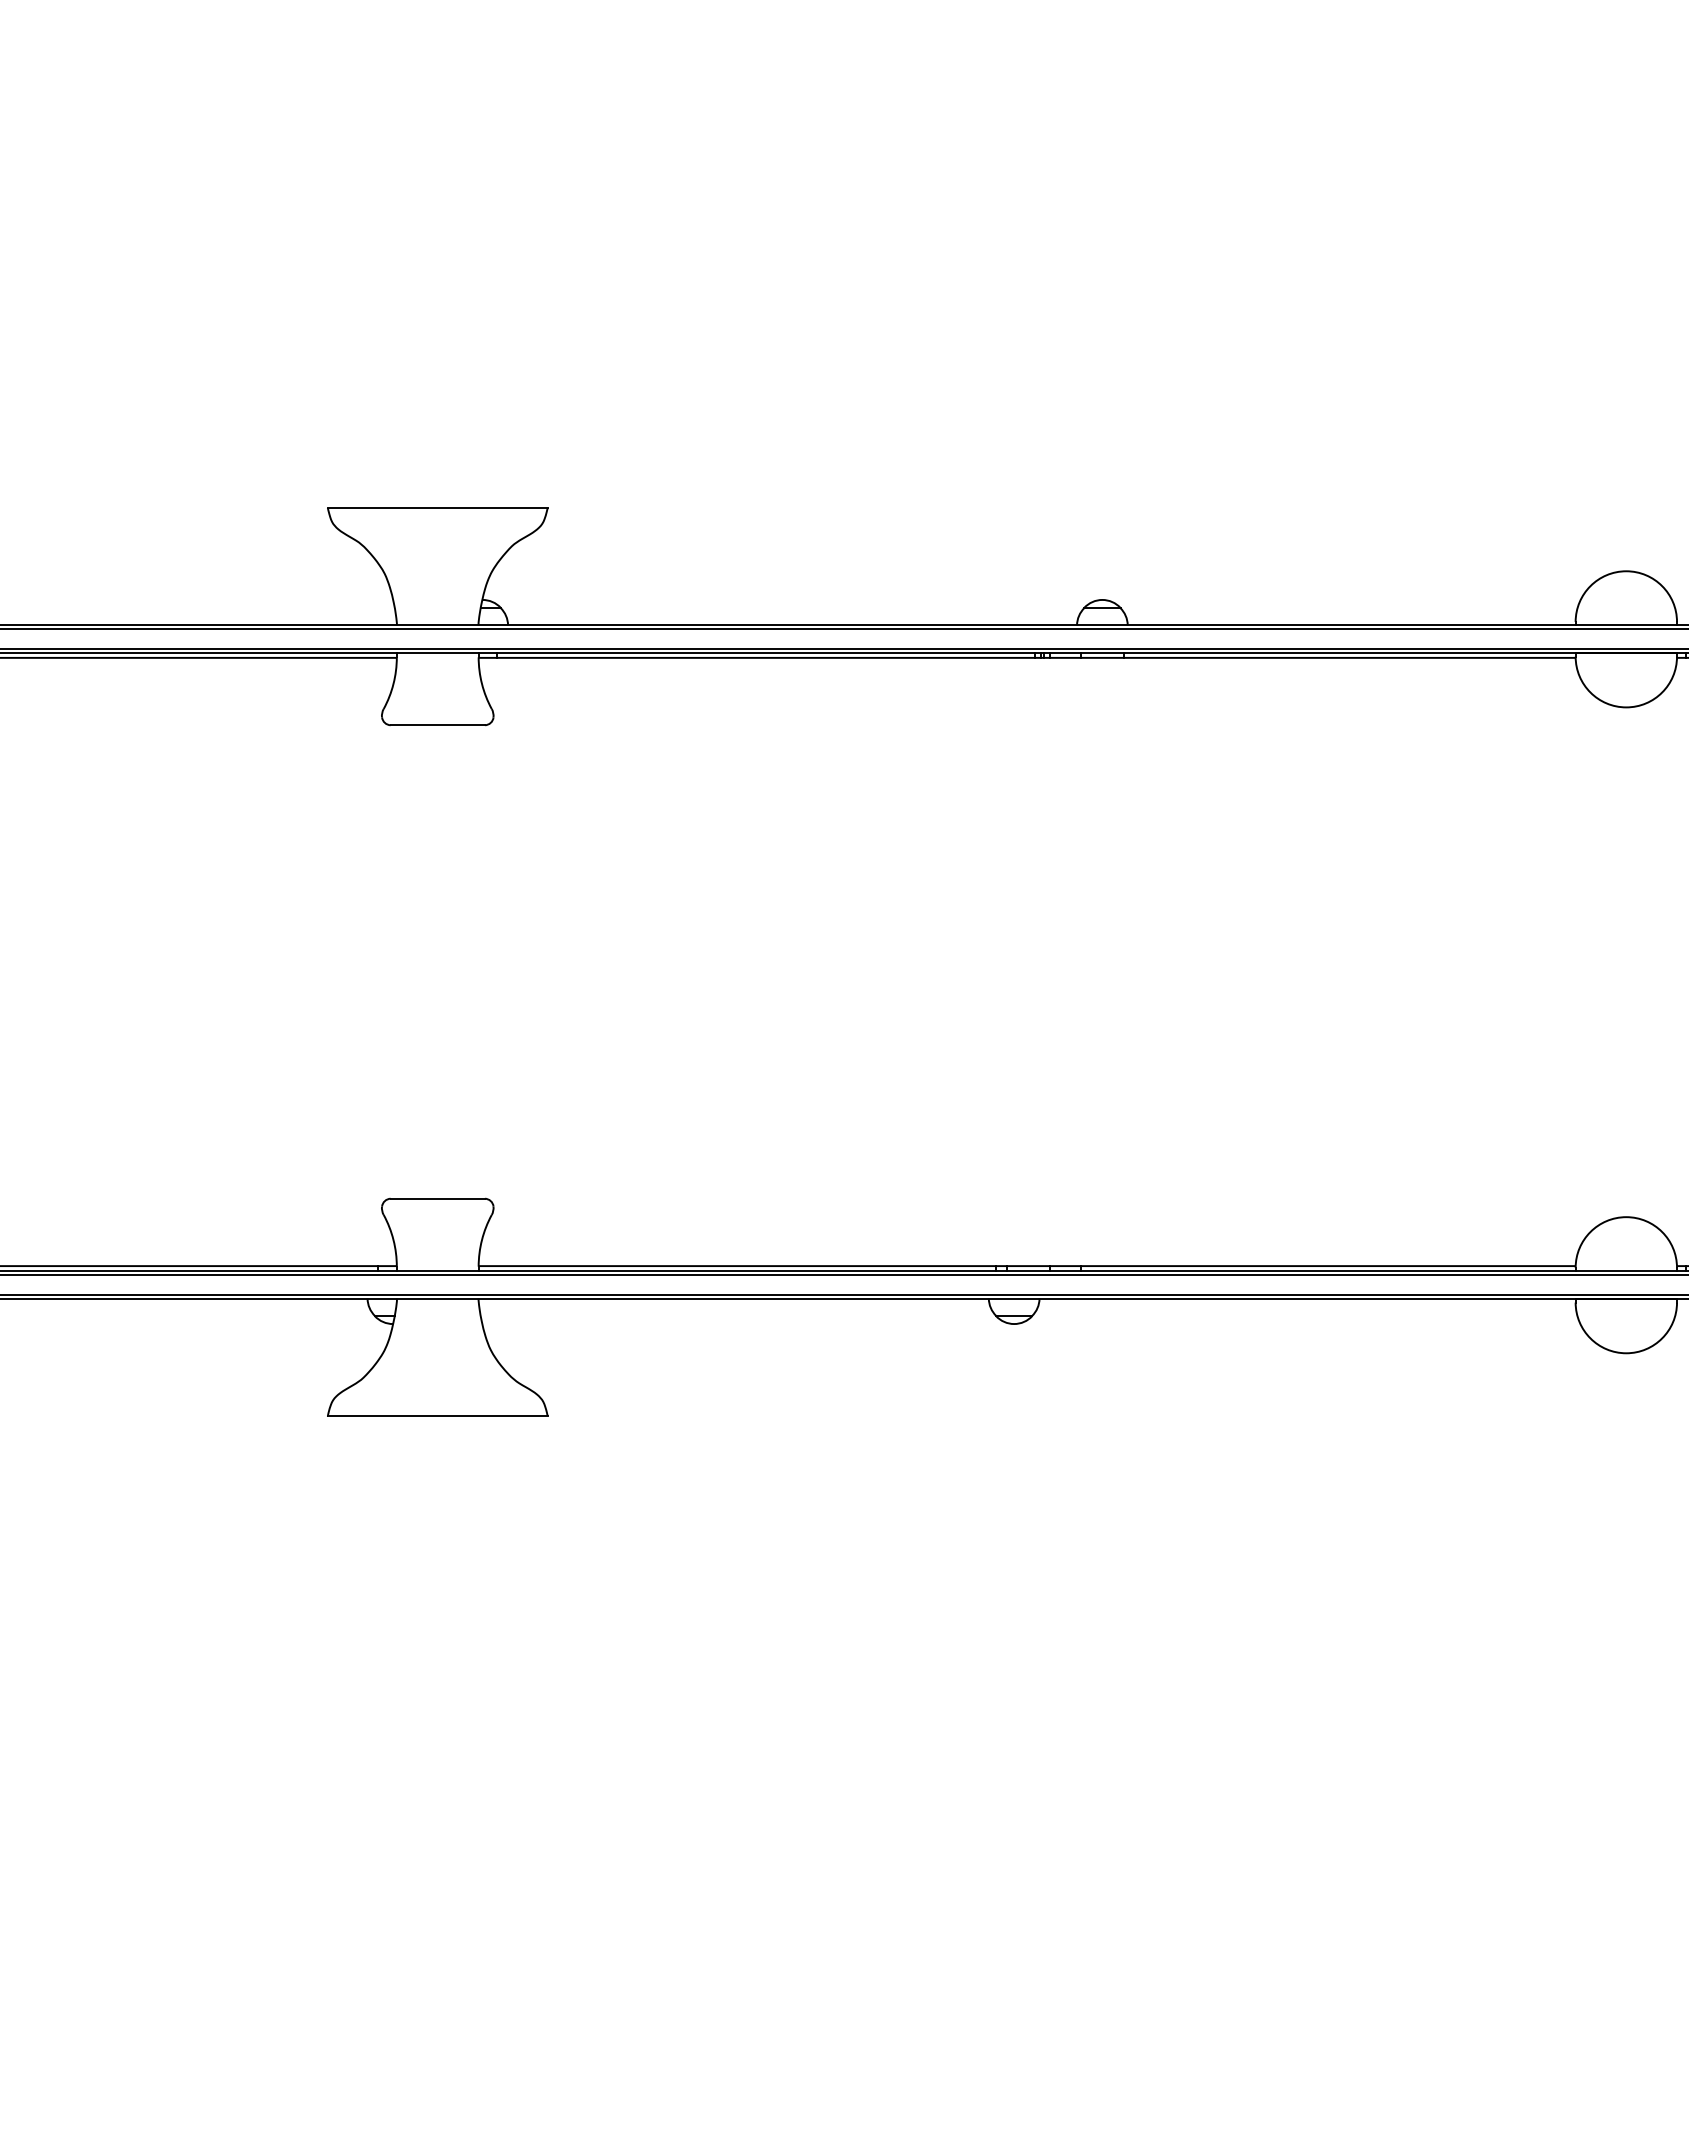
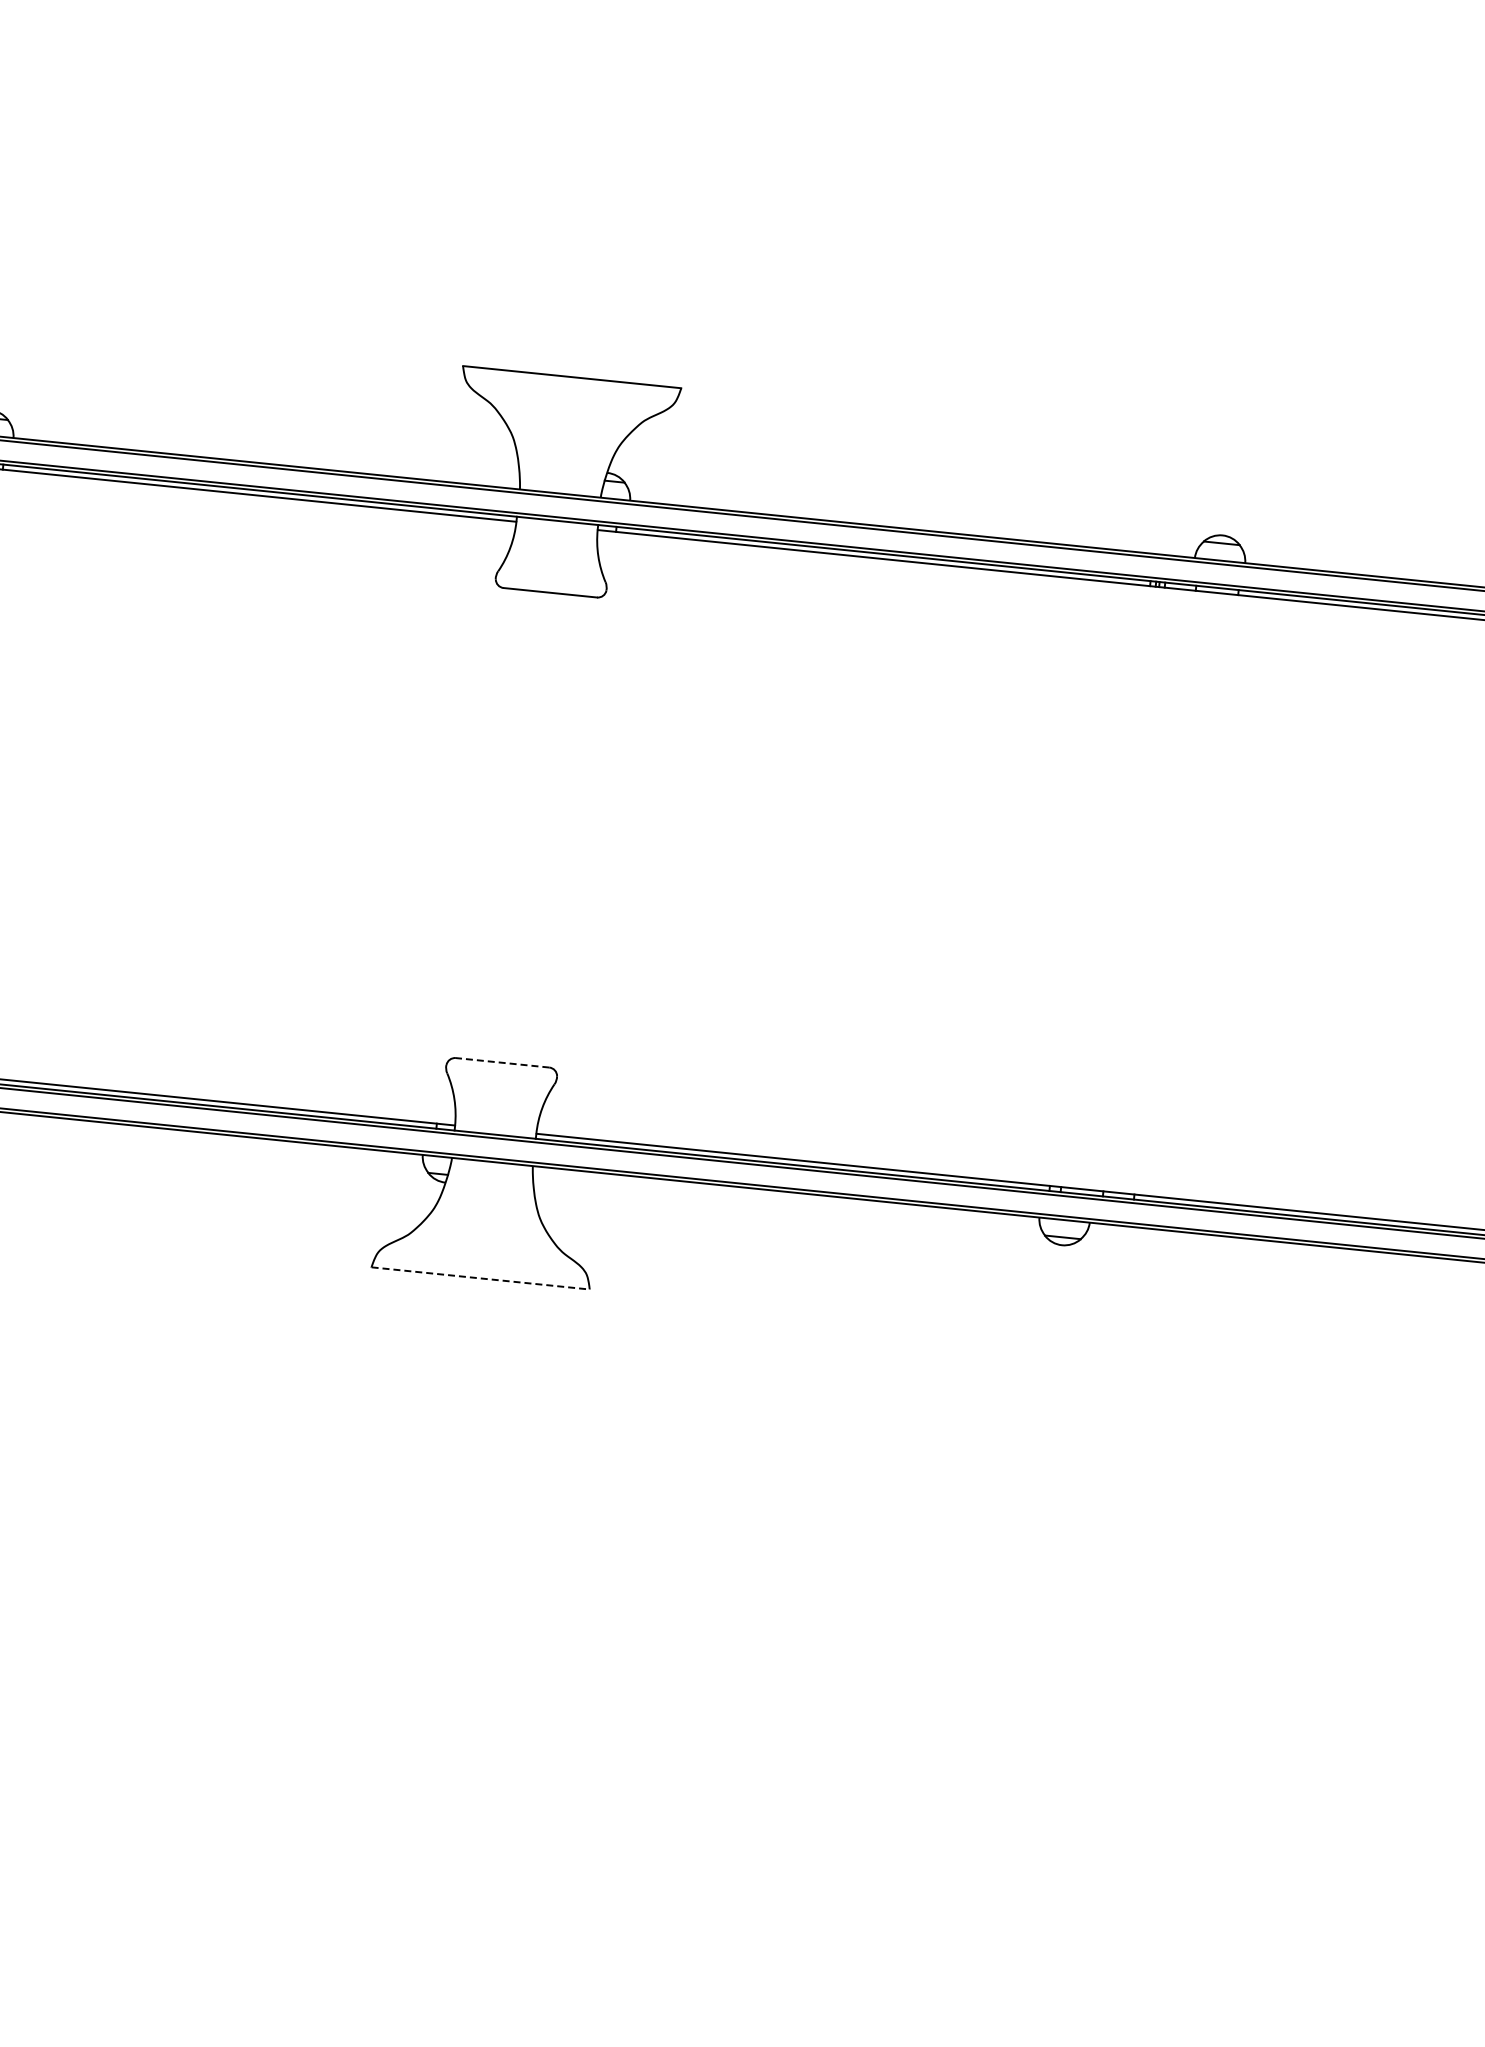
line: (437, 1198) -> (502, 1062), solid -> dashed
line: (437, 1415) -> (480, 1277), solid -> dashed

